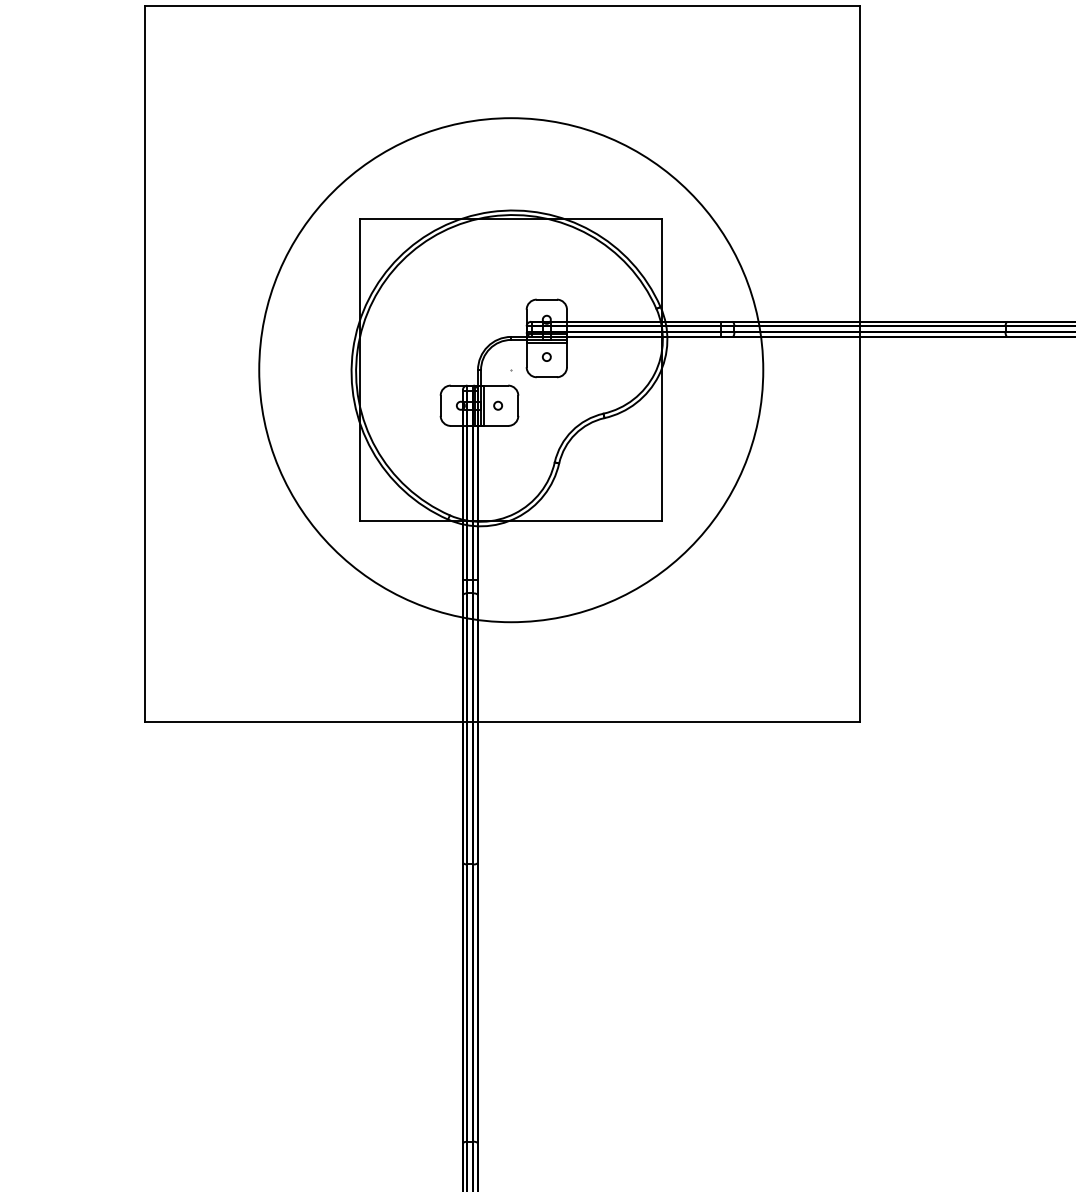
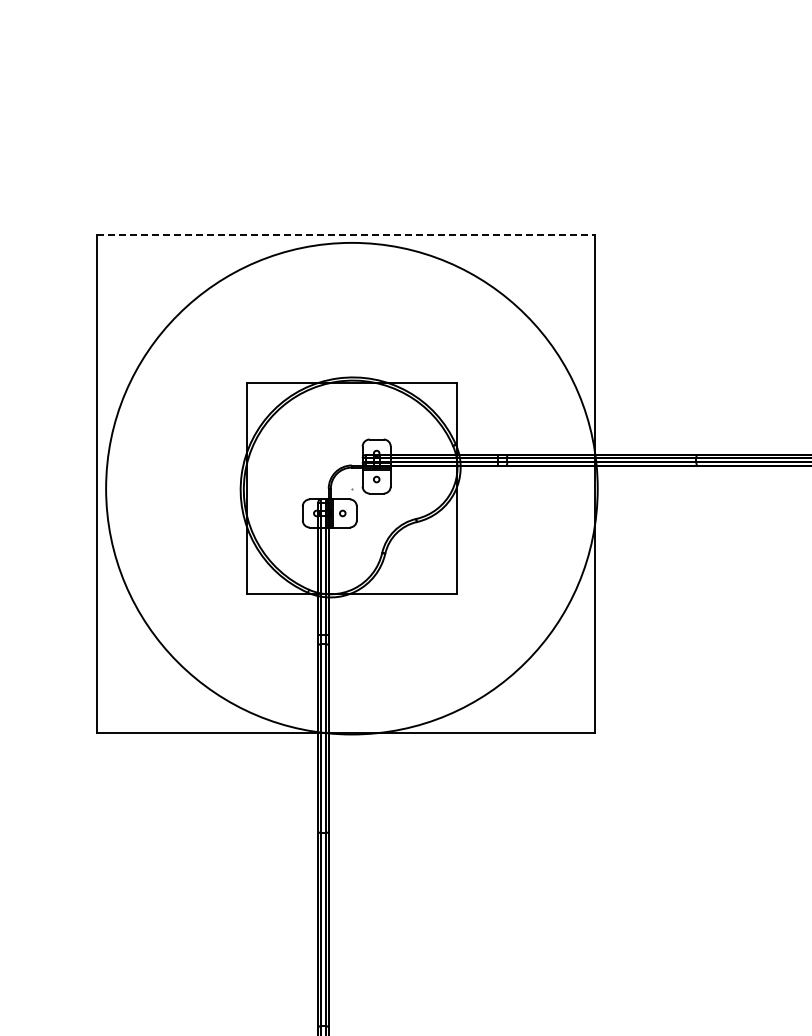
line: (503, 5) -> (346, 234), solid -> dashed
circle: (510, 369) -> (351, 488), size x1.4

